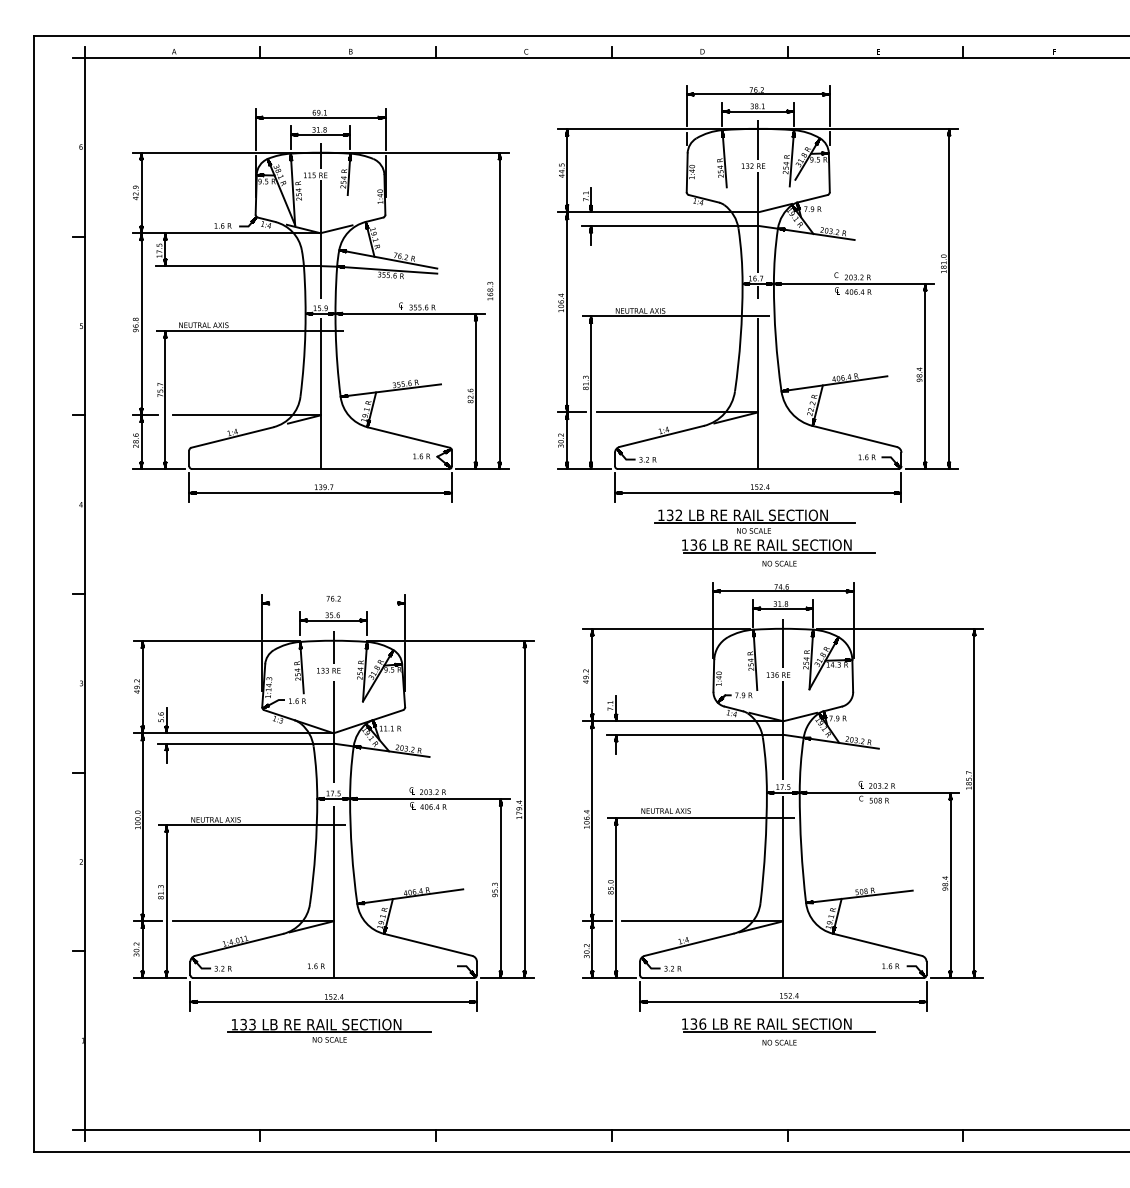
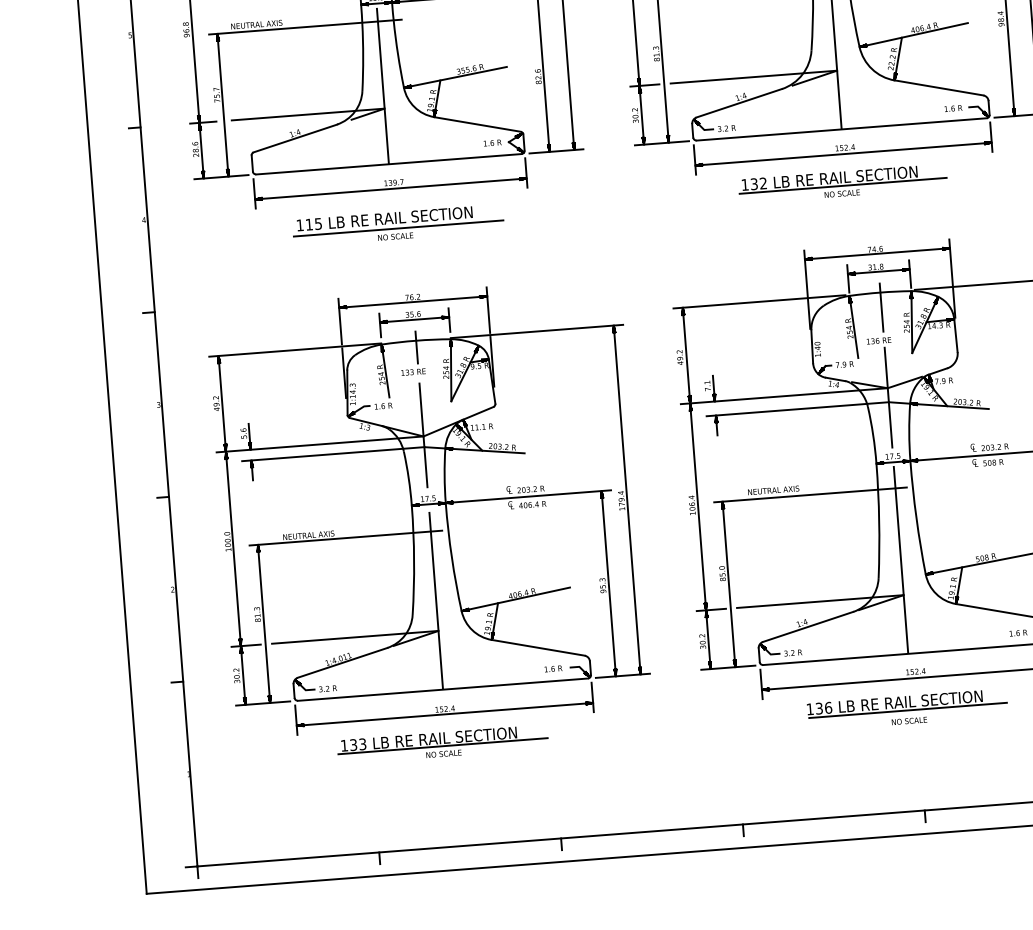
part: (324, 528) -> (397, 225), added
part: (778, 552) -> (869, 214), removed
line: (333, 603) -> (413, 302), added
text: (316, 966) -> (553, 669), moved

